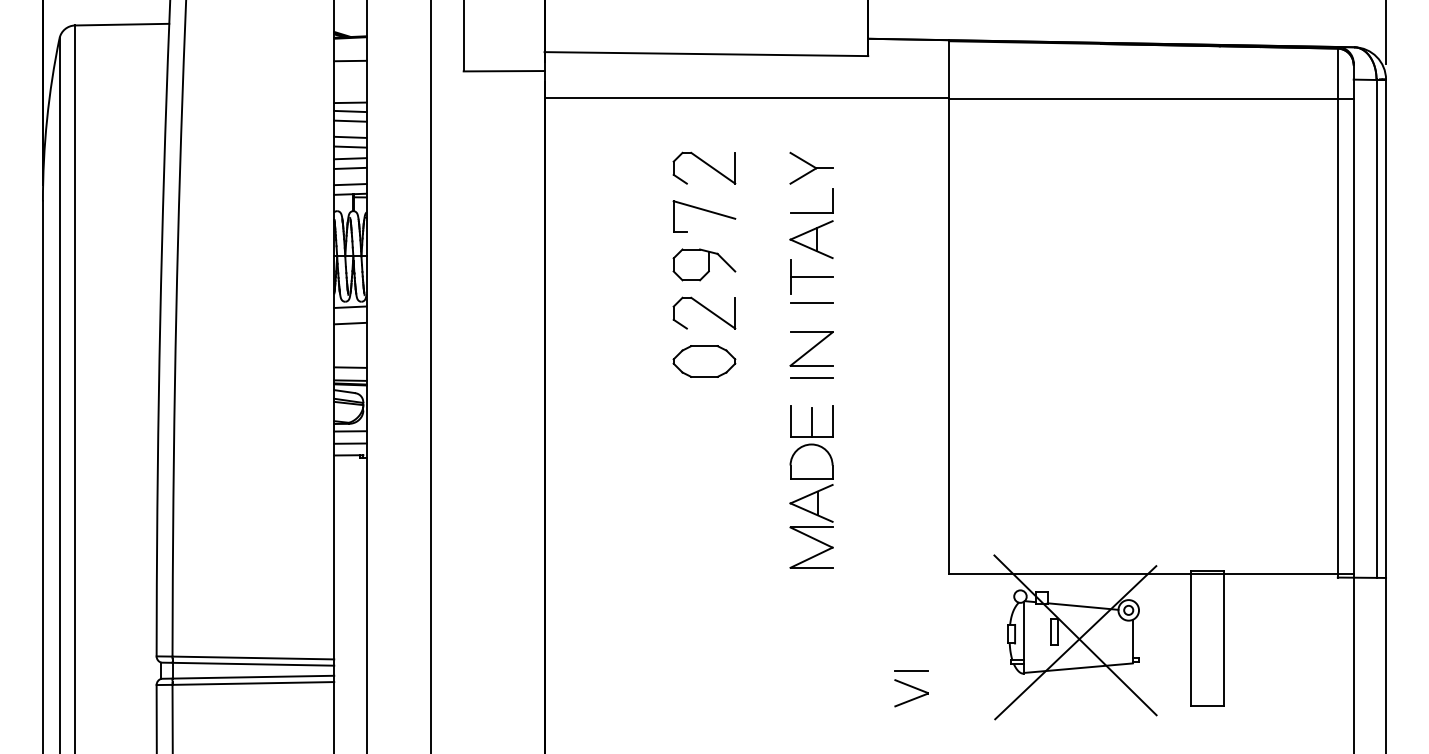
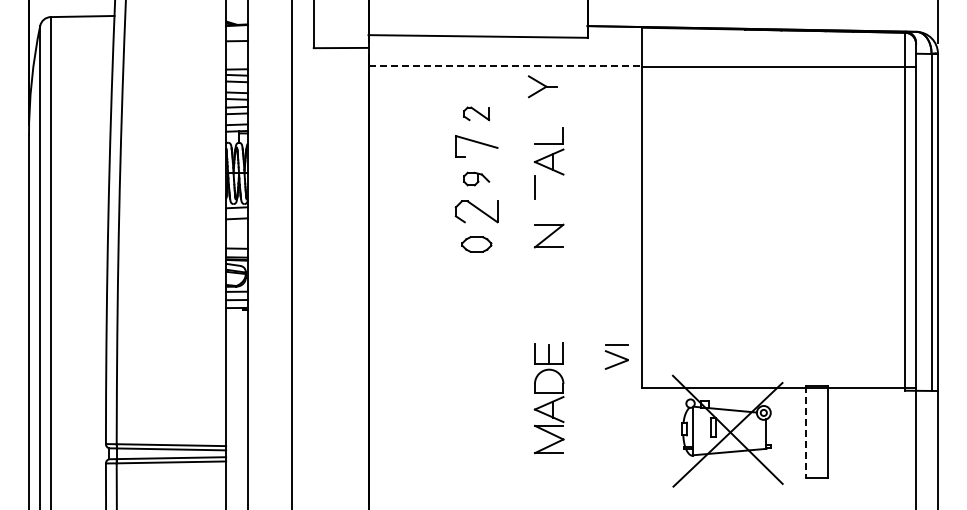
line: (747, 98) -> (505, 66), solid -> dashed
part: (704, 167) -> (476, 113), size x0.6
part: (810, 167) -> (542, 86), moved
part: (704, 263) -> (476, 178), size x0.6
line: (810, 277) -> (548, 187), removed
line: (810, 303) -> (548, 205), removed
part: (704, 361) -> (476, 244), size x0.7
line: (810, 377) -> (548, 255), removed
part: (810, 487) -> (548, 398), moved
line: (1191, 637) -> (806, 431), solid -> dashed
part: (911, 688) -> (616, 356), moved

